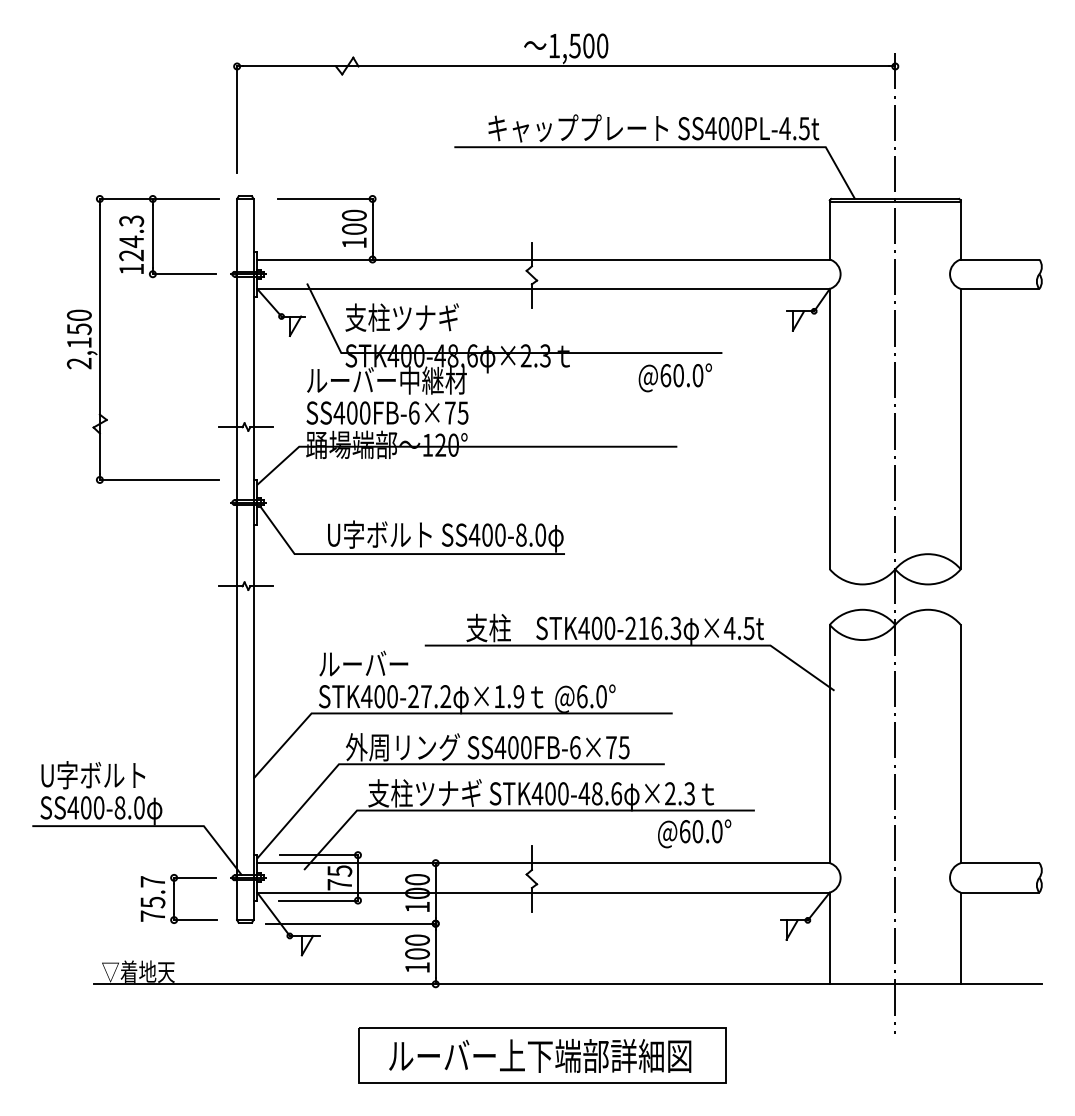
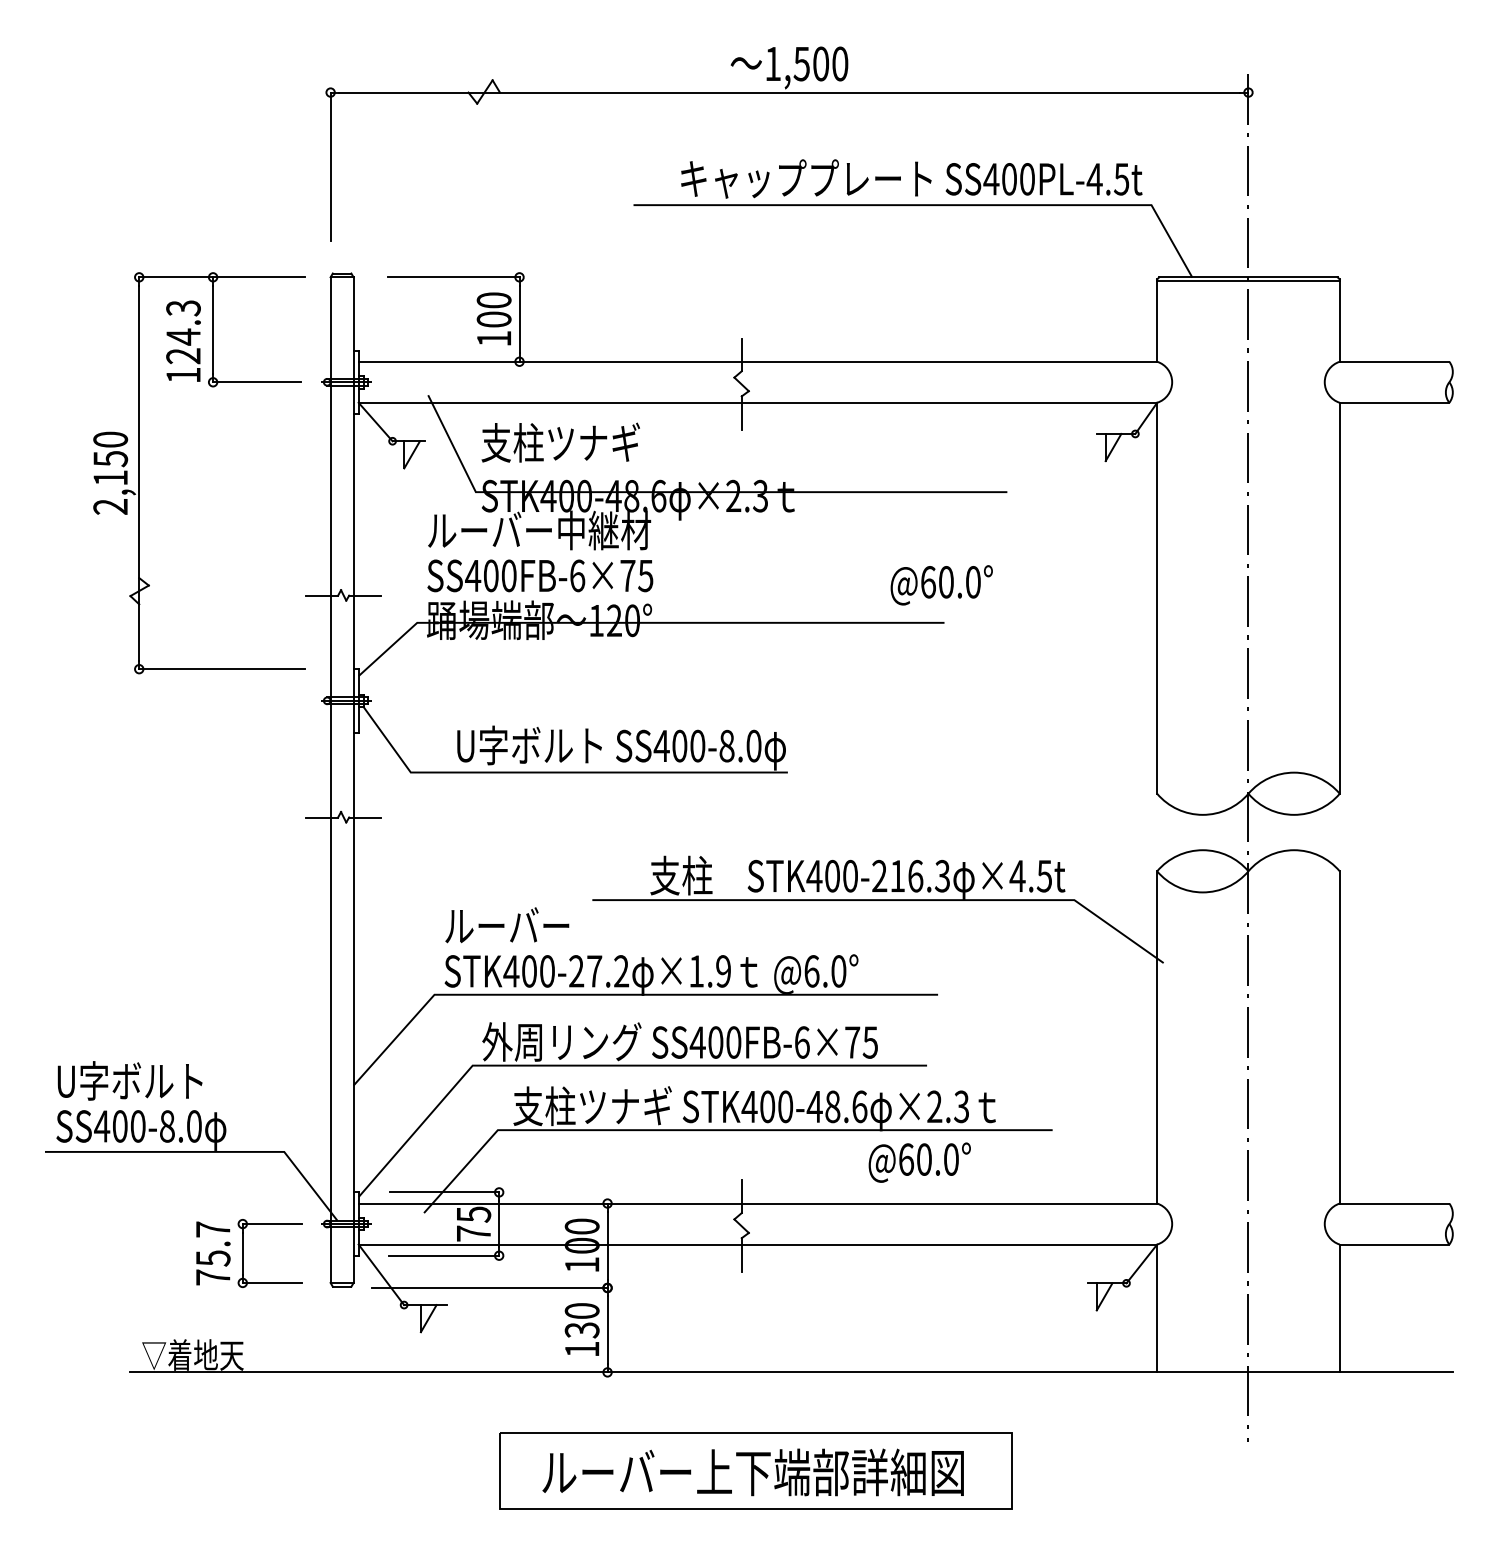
text: (674, 377) -> (940, 584), moved
text: (694, 833) -> (919, 1162), moved
text: (417, 953) -> (582, 1329), 100 -> 130

